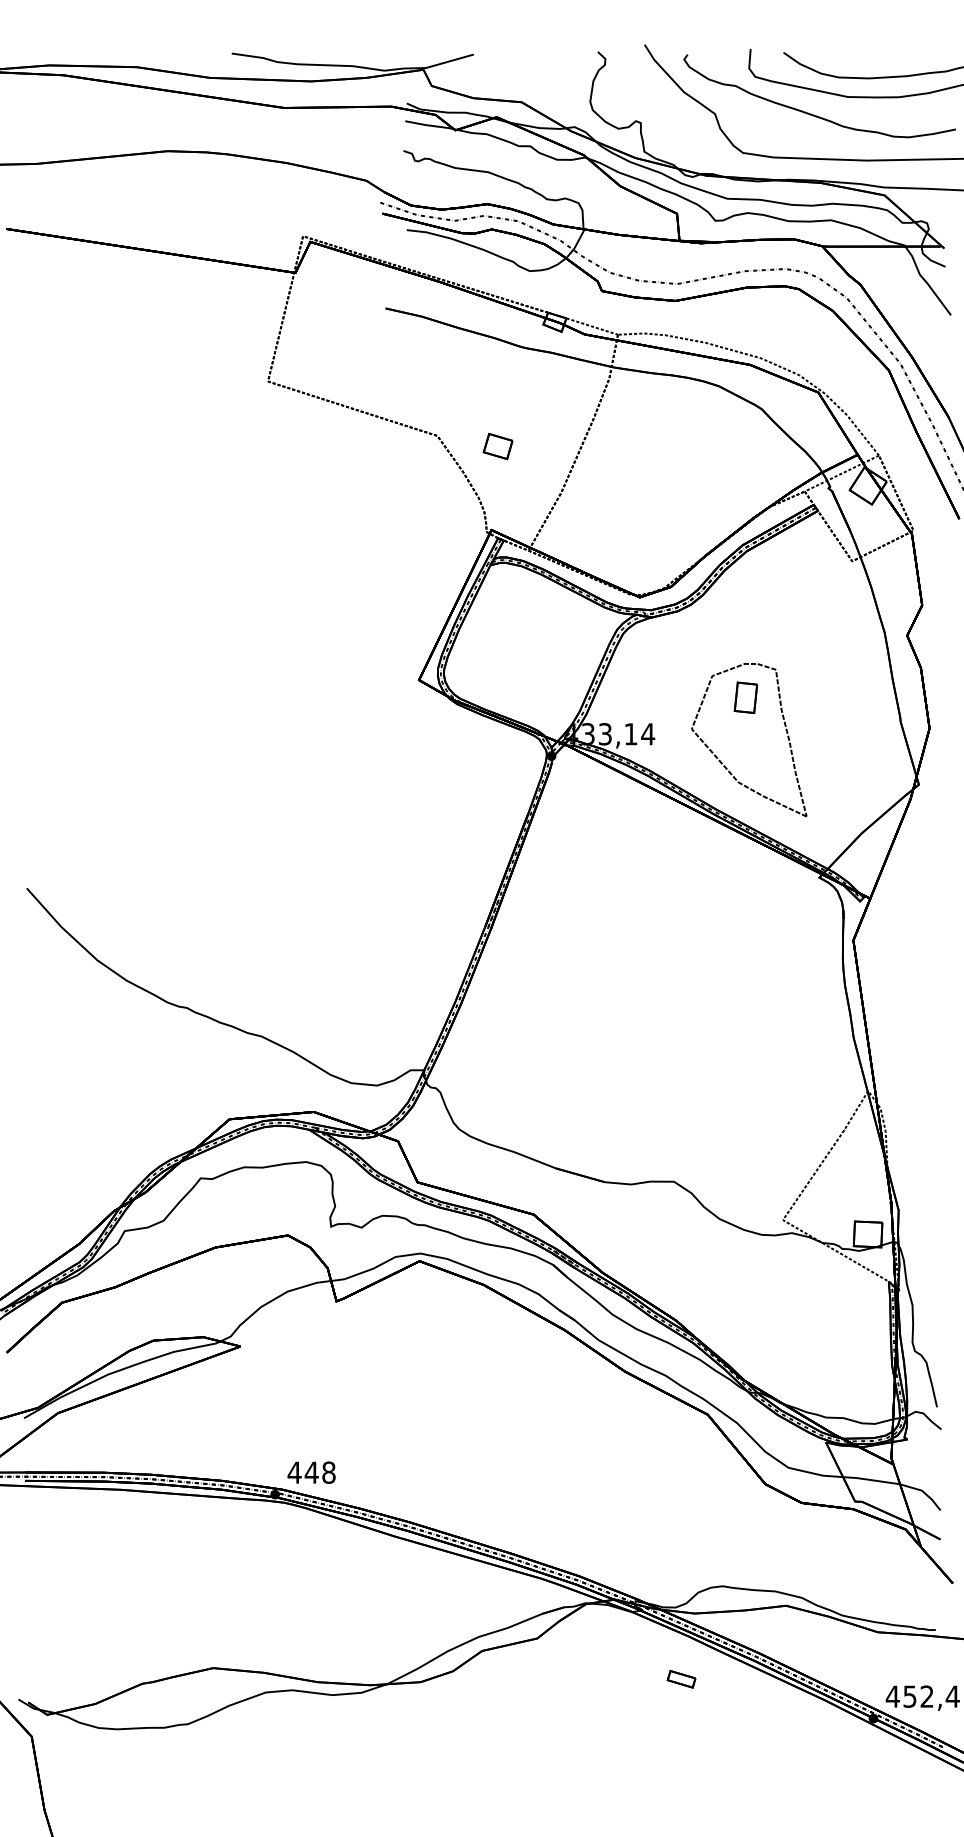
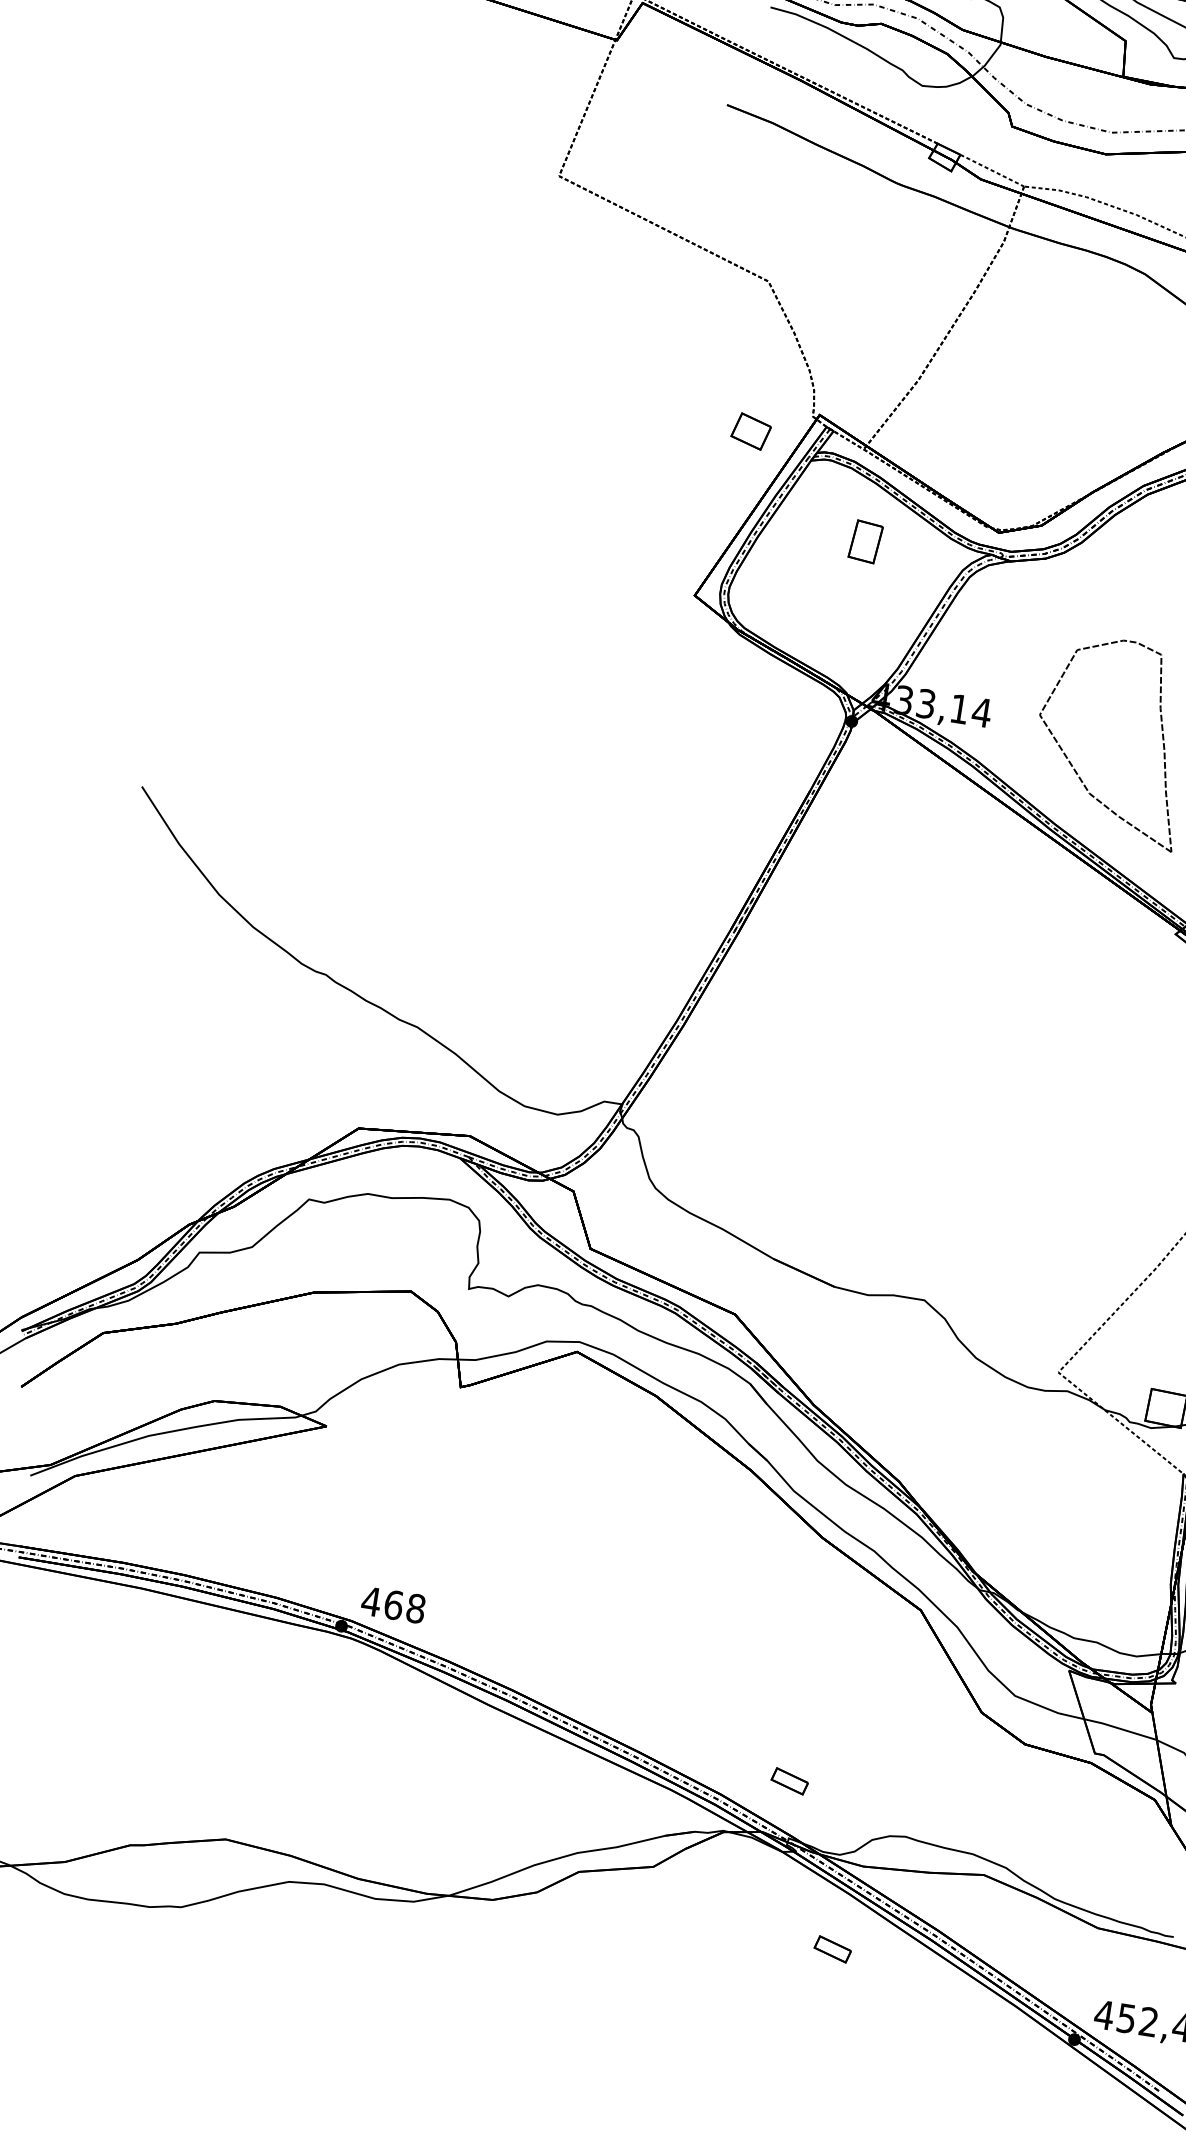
part: (497, 446) -> (750, 431), moved
part: (745, 697) -> (865, 541), moved
text: (311, 1472) -> (393, 1604), 448 -> 468
part: (629, 1558) -> (789, 1781), added

